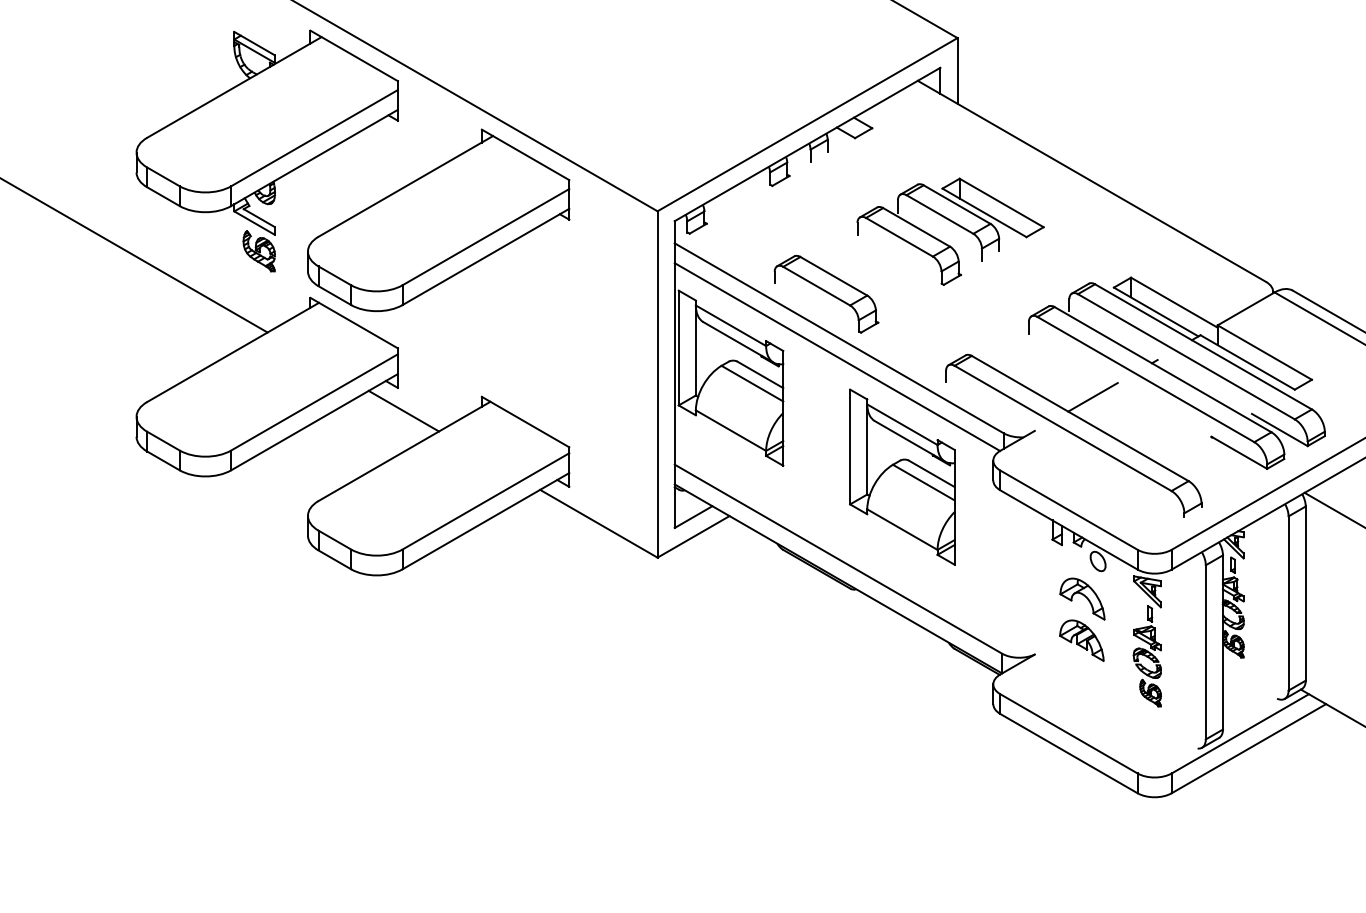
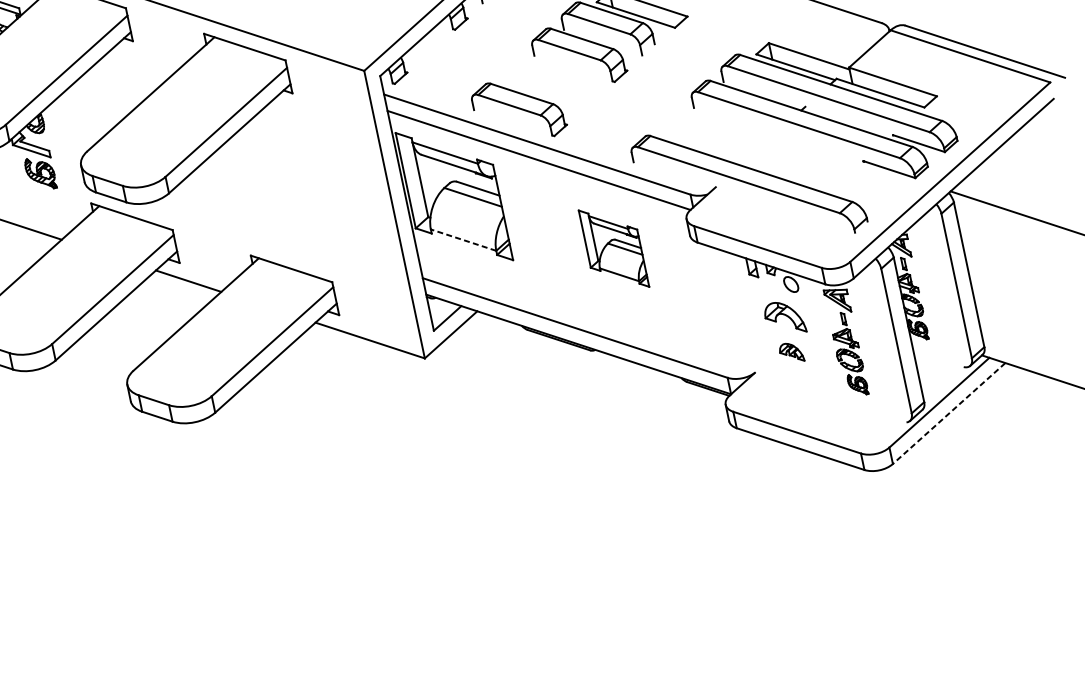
line: (1092, 397) -> (757, 149), removed
line: (731, 430) -> (463, 239), solid -> dashed
part: (902, 476) -> (613, 248), size x0.6
part: (1081, 640) -> (791, 353), size x0.6
line: (1248, 748) -> (948, 413), solid -> dashed

